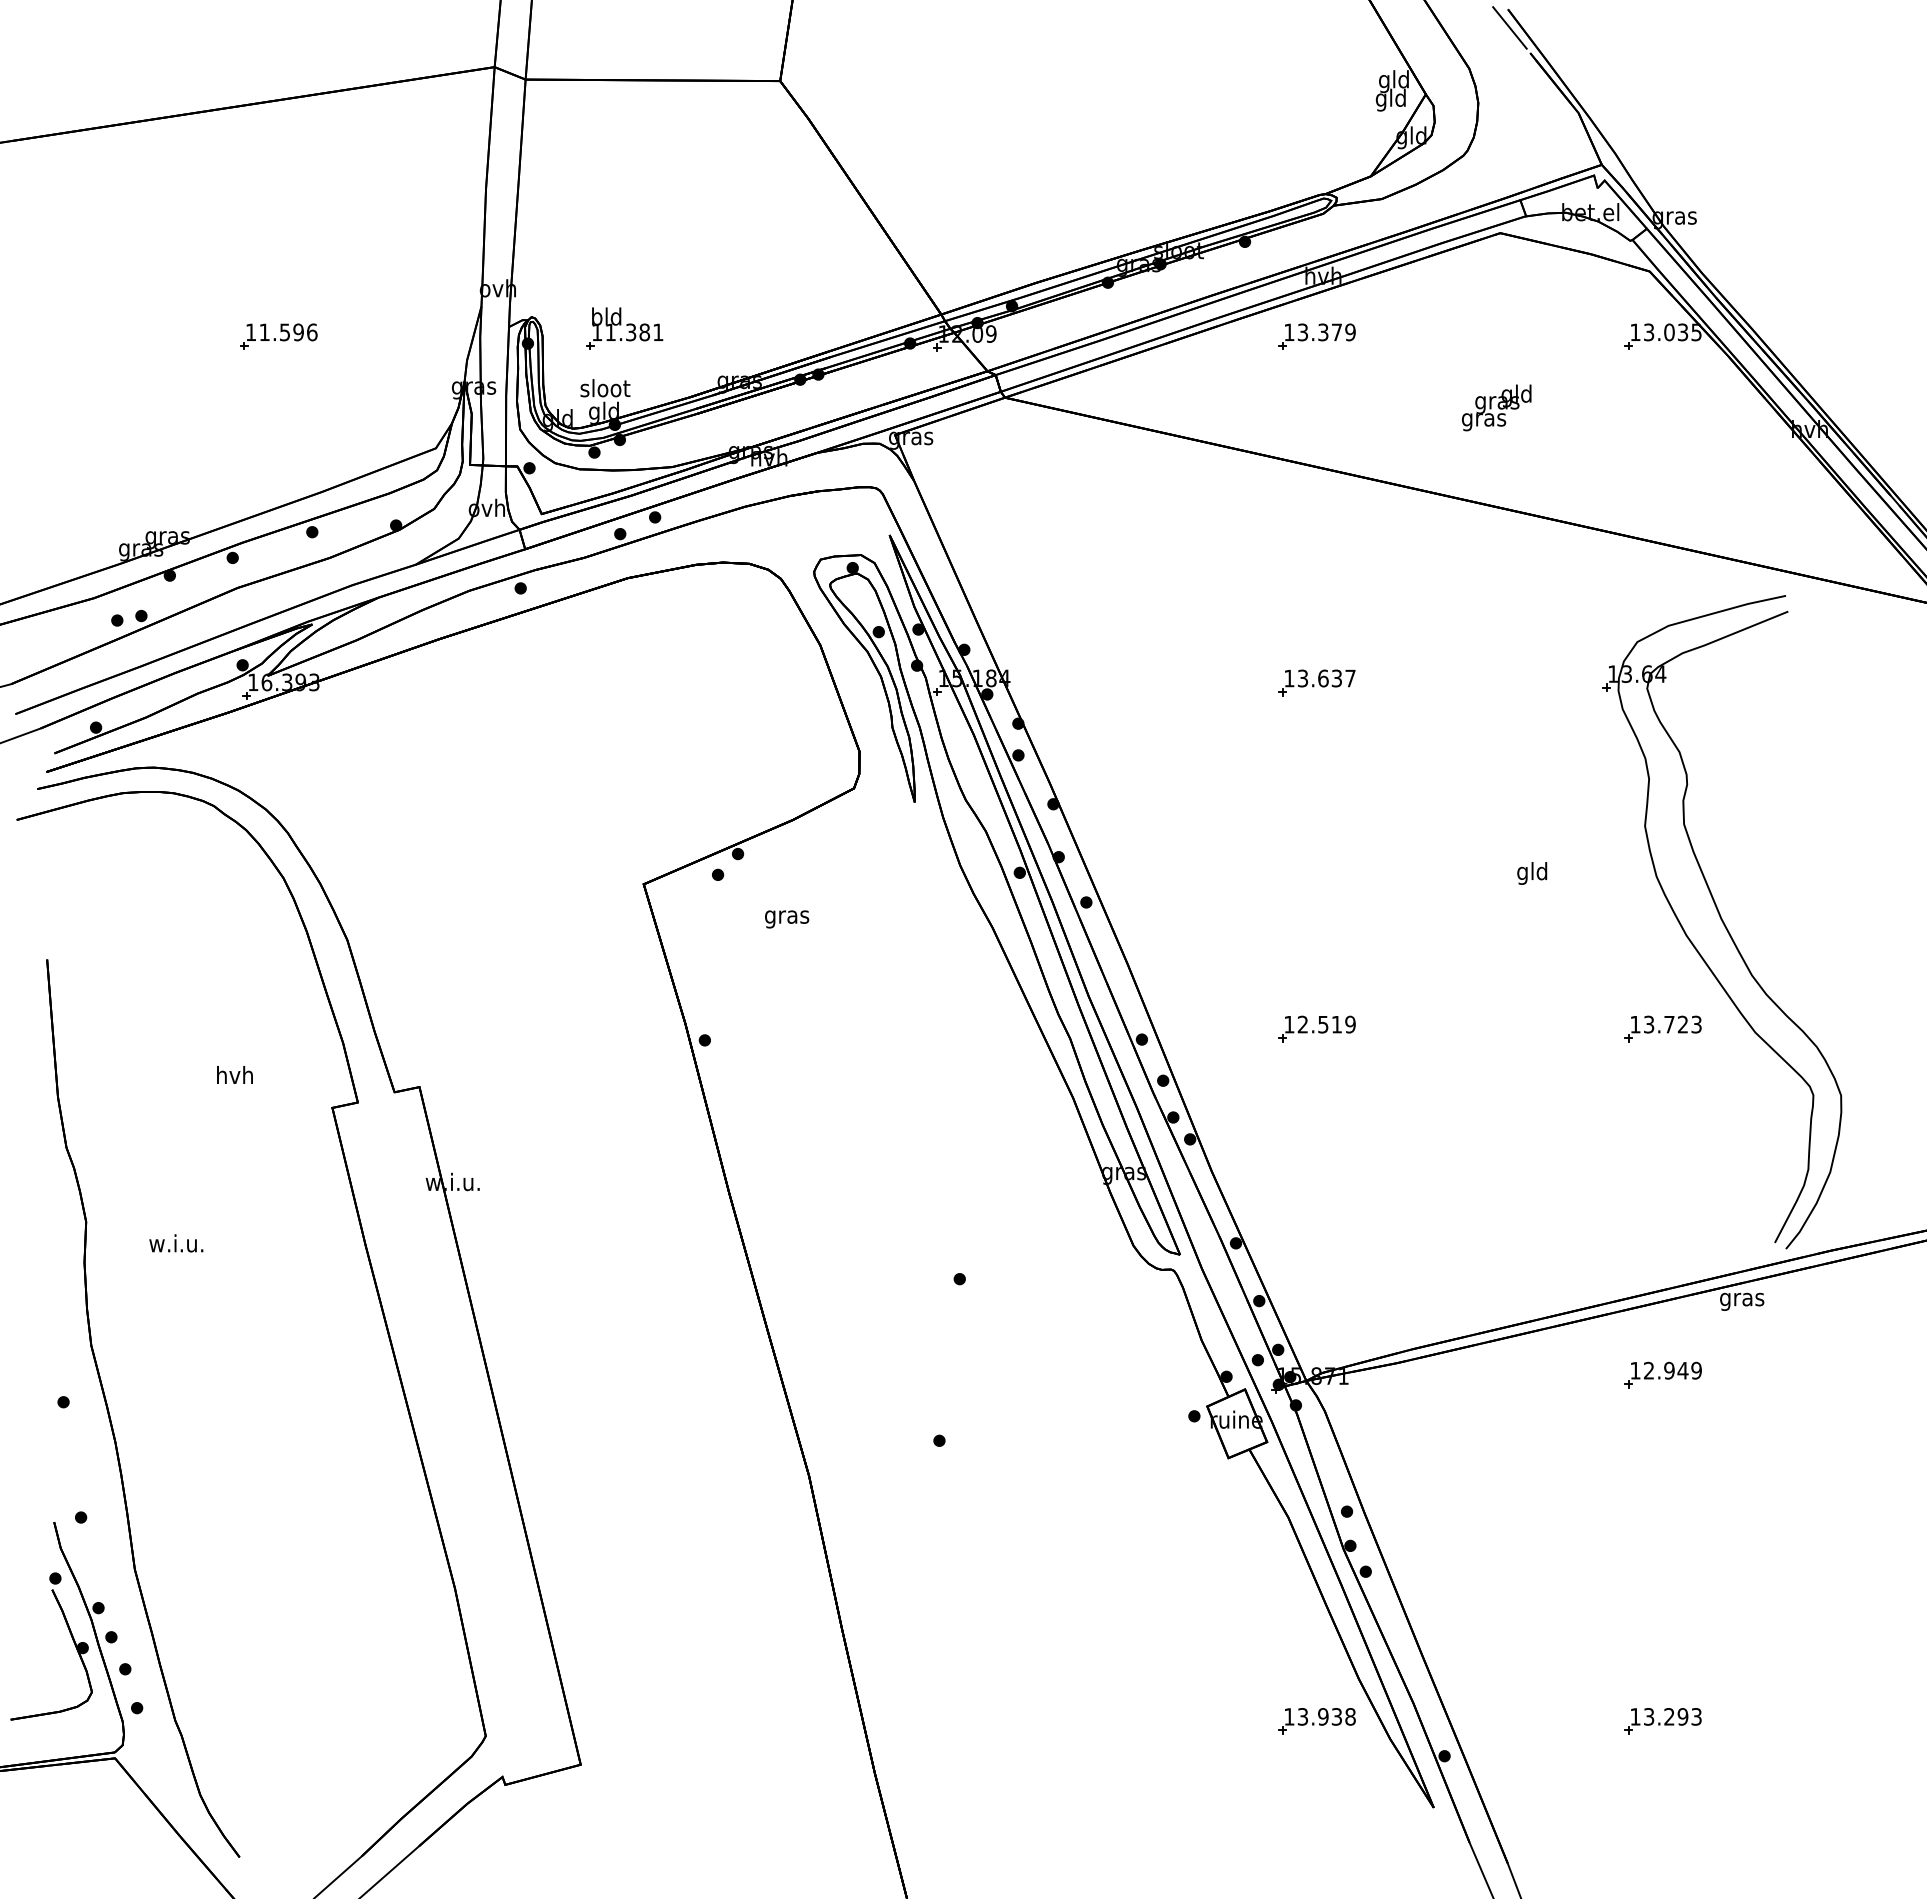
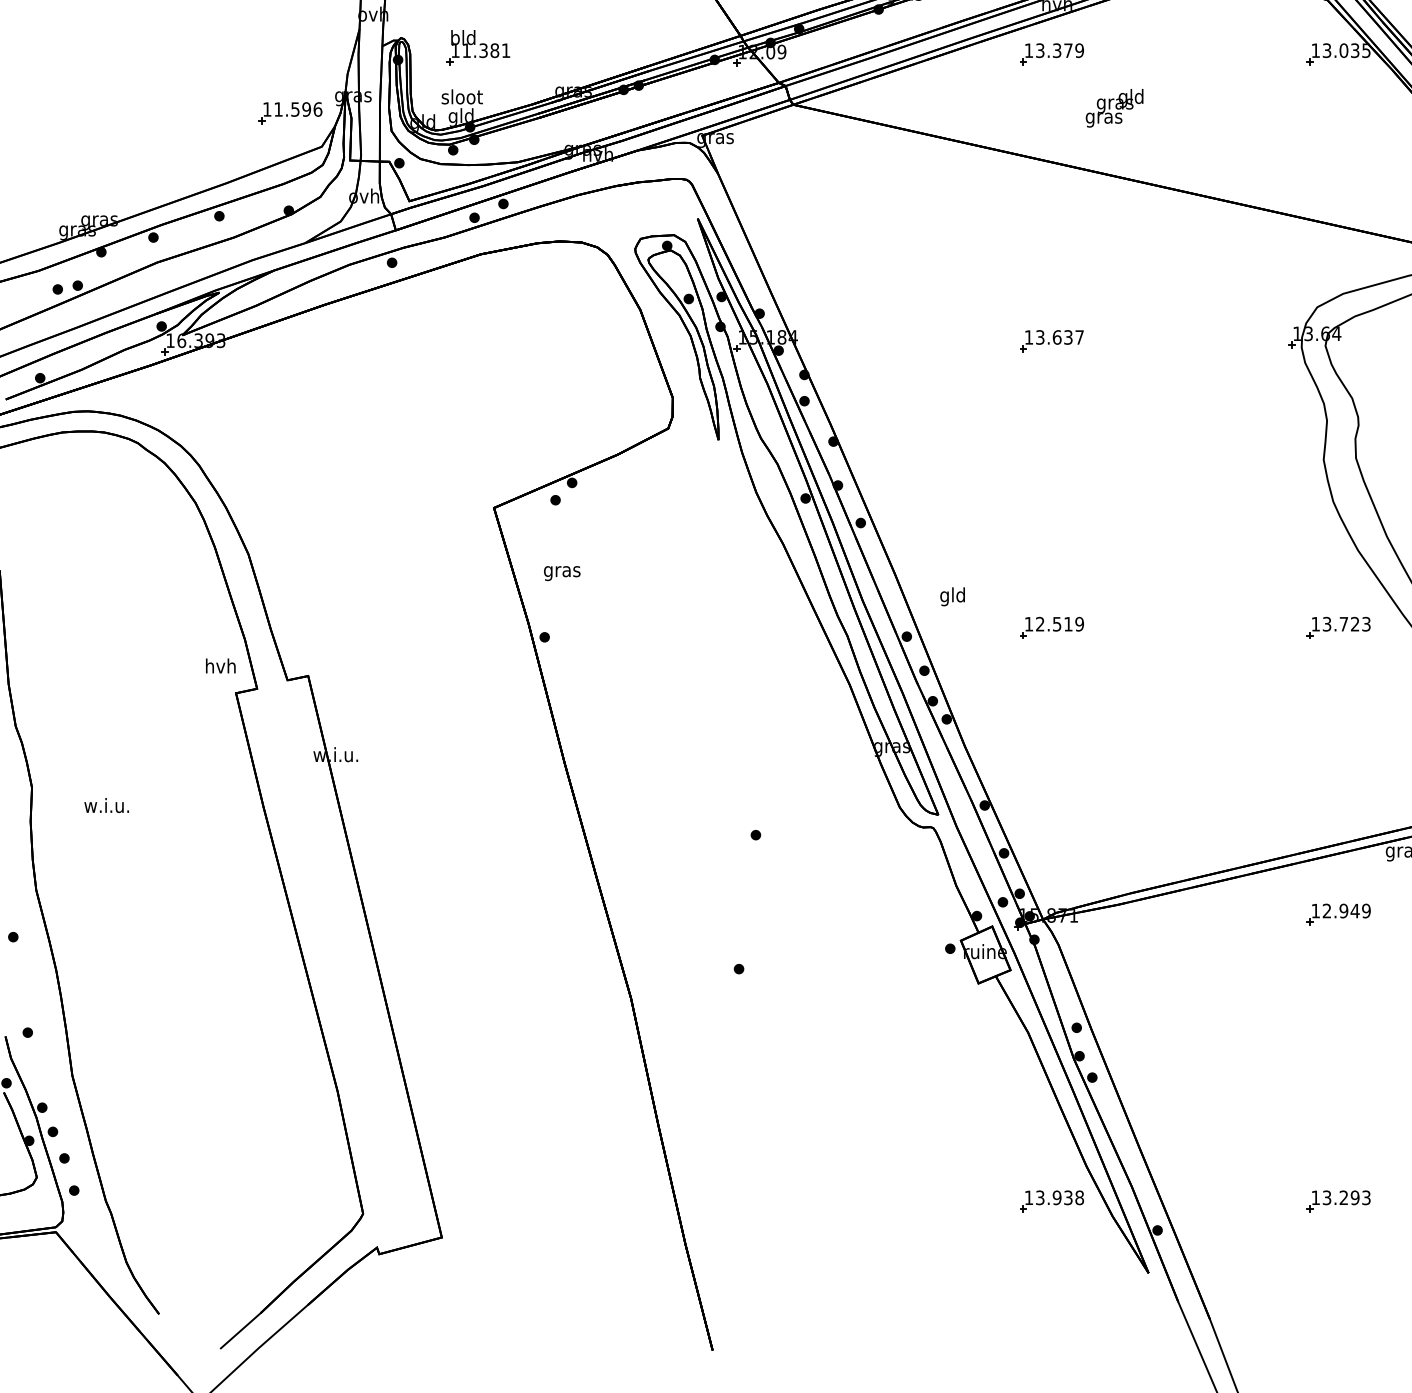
part: (278, 336) -> (289, 112), moved
text: (1496, 407) -> (1114, 107), moved
text: (1532, 873) -> (952, 596), moved
text: (787, 919) -> (562, 573), moved
text: (234, 1074) -> (220, 665), moved

